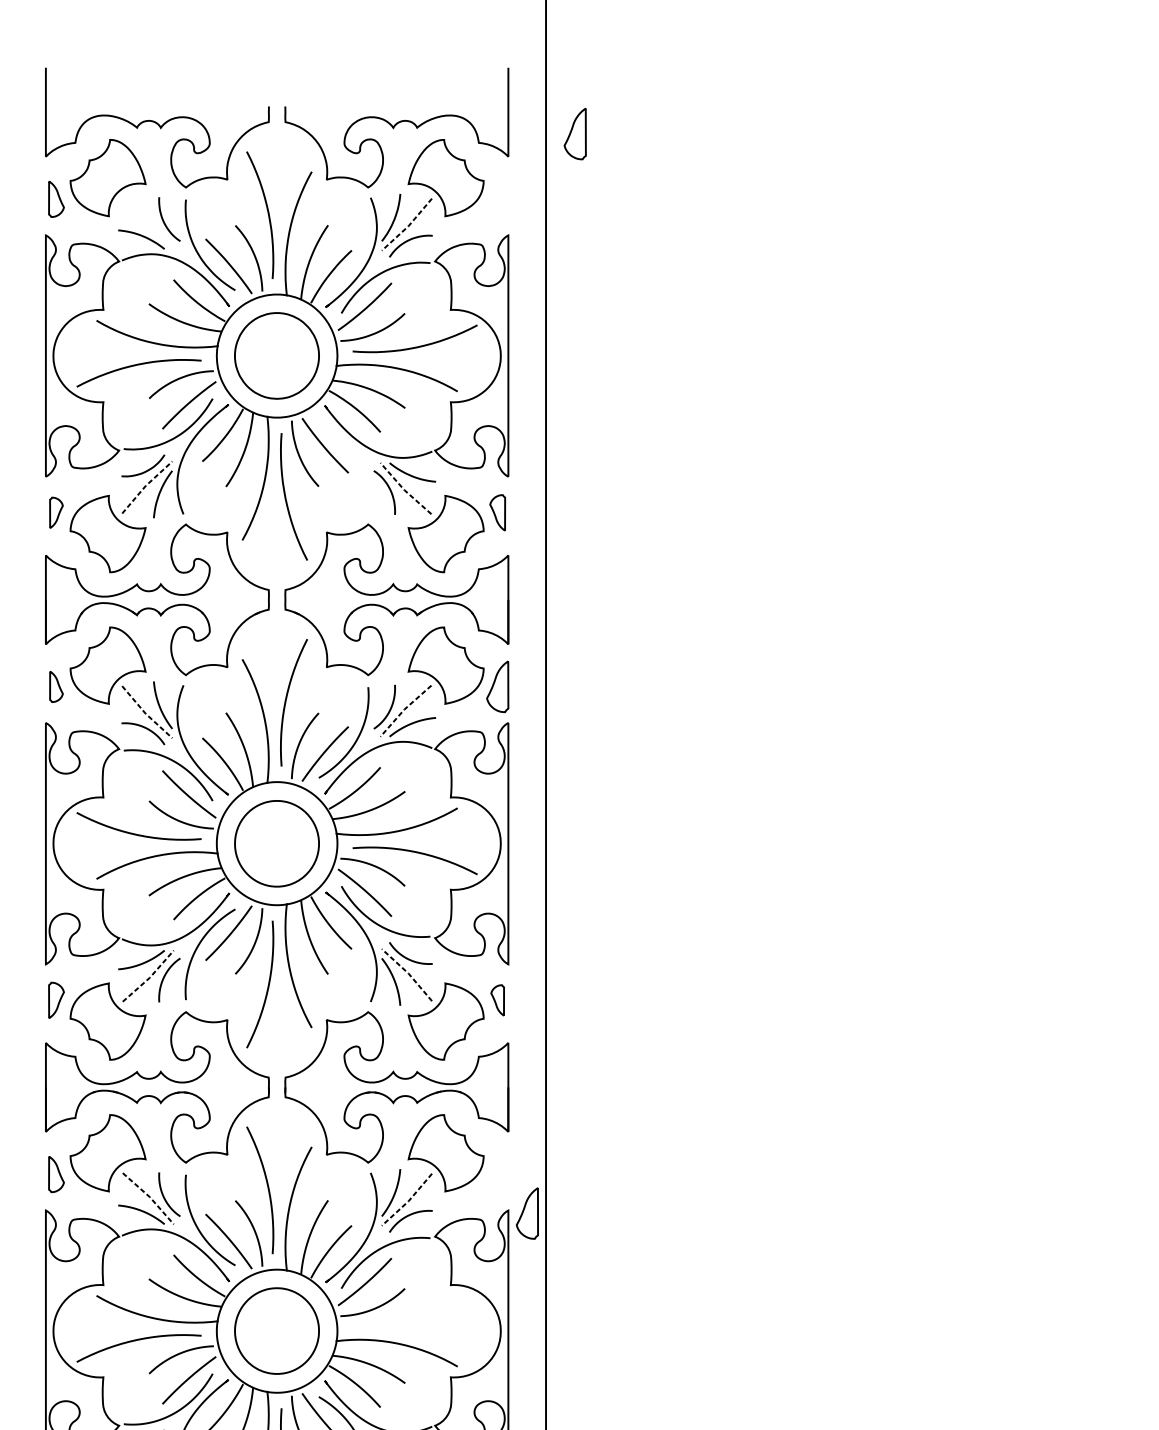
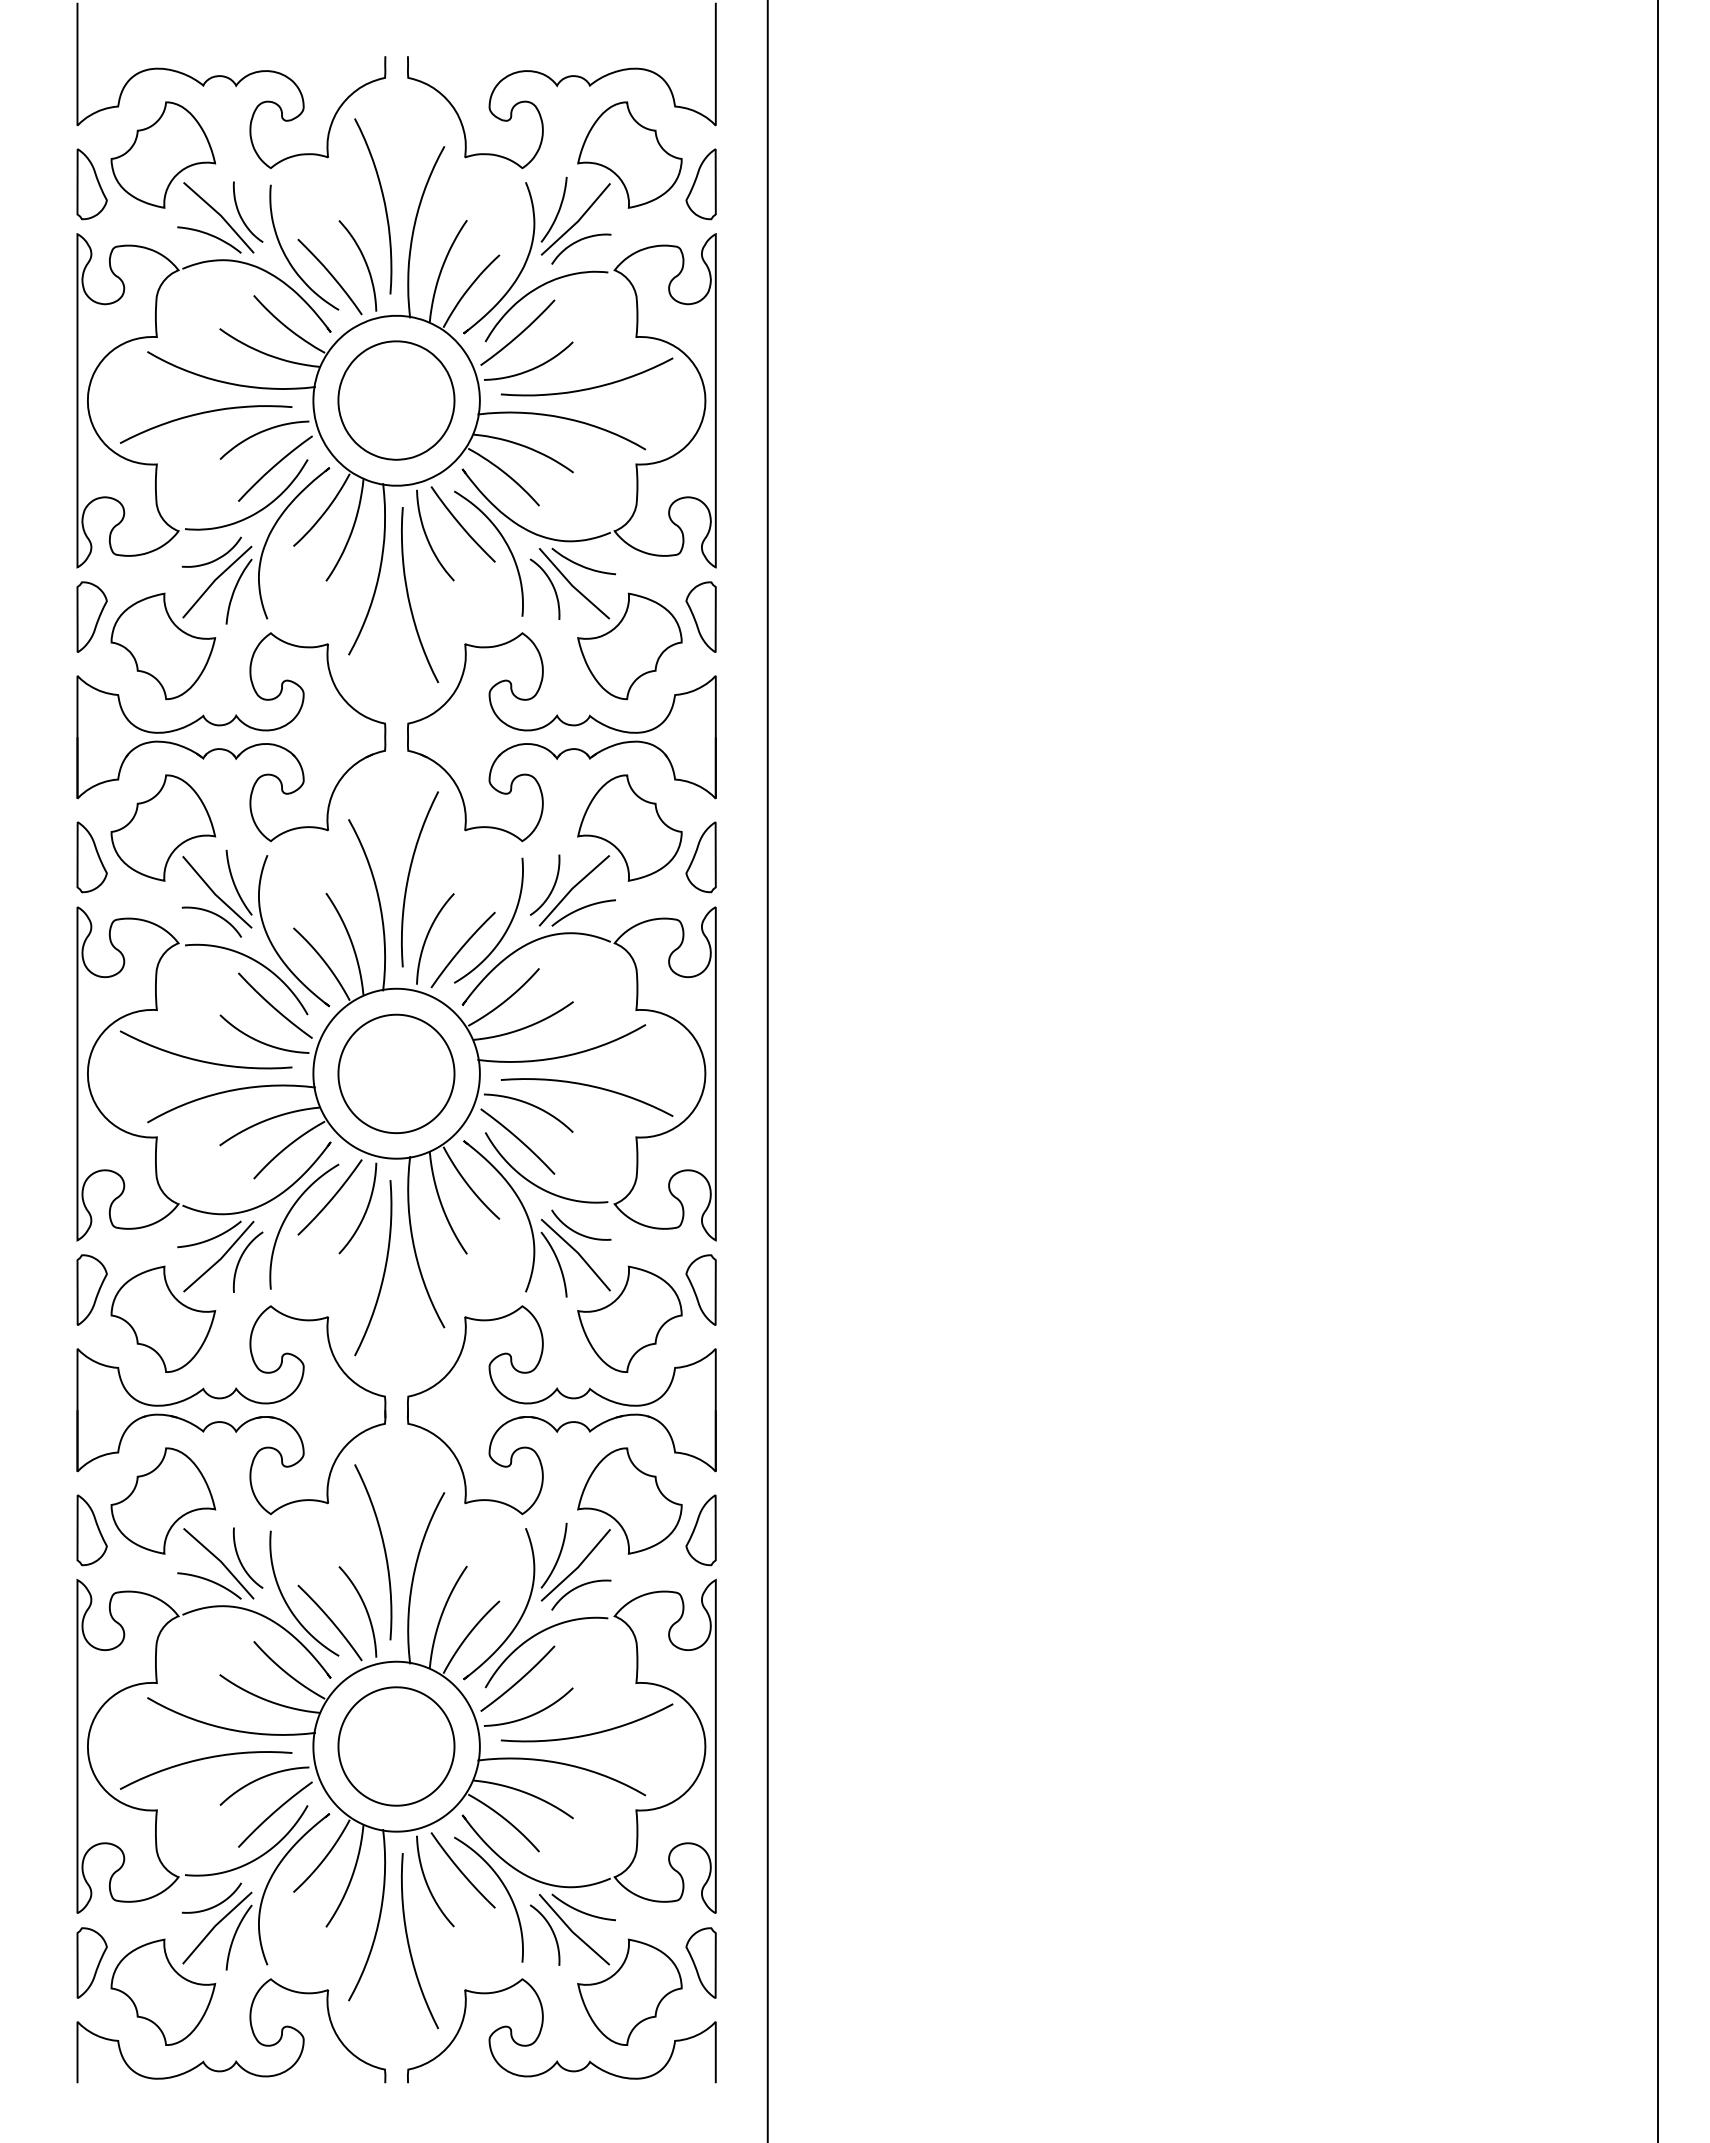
part: (574, 134) -> (700, 184), moved
part: (56, 199) -> (91, 184), size x1.43
line: (148, 221) -> (219, 215), added
line: (408, 226) -> (578, 221), dashed -> solid
curve: (355, 458) -> (504, 542), added
line: (145, 486) -> (215, 580), dashed -> solid
line: (404, 489) -> (572, 585), dashed -> solid
part: (56, 512) -> (91, 616), size x1.67
part: (497, 512) -> (700, 616), size x1.43
part: (56, 686) -> (91, 857), size x1.67
line: (404, 709) -> (572, 888), dashed -> solid
line: (145, 713) -> (215, 894), dashed -> solid
line: (408, 973) -> (578, 1253), dashed -> solid
line: (149, 977) -> (220, 1258), dashed -> solid
part: (56, 999) -> (91, 1289), size x1.43
part: (497, 999) -> (700, 1289), size x1.67
part: (56, 1174) -> (91, 1530), size x1.43
line: (149, 1197) -> (220, 1561), dashed -> solid
line: (408, 1201) -> (578, 1567), dashed -> solid
part: (526, 1213) -> (700, 1530), moved
curve: (416, 1321) -> (589, 1733), added

